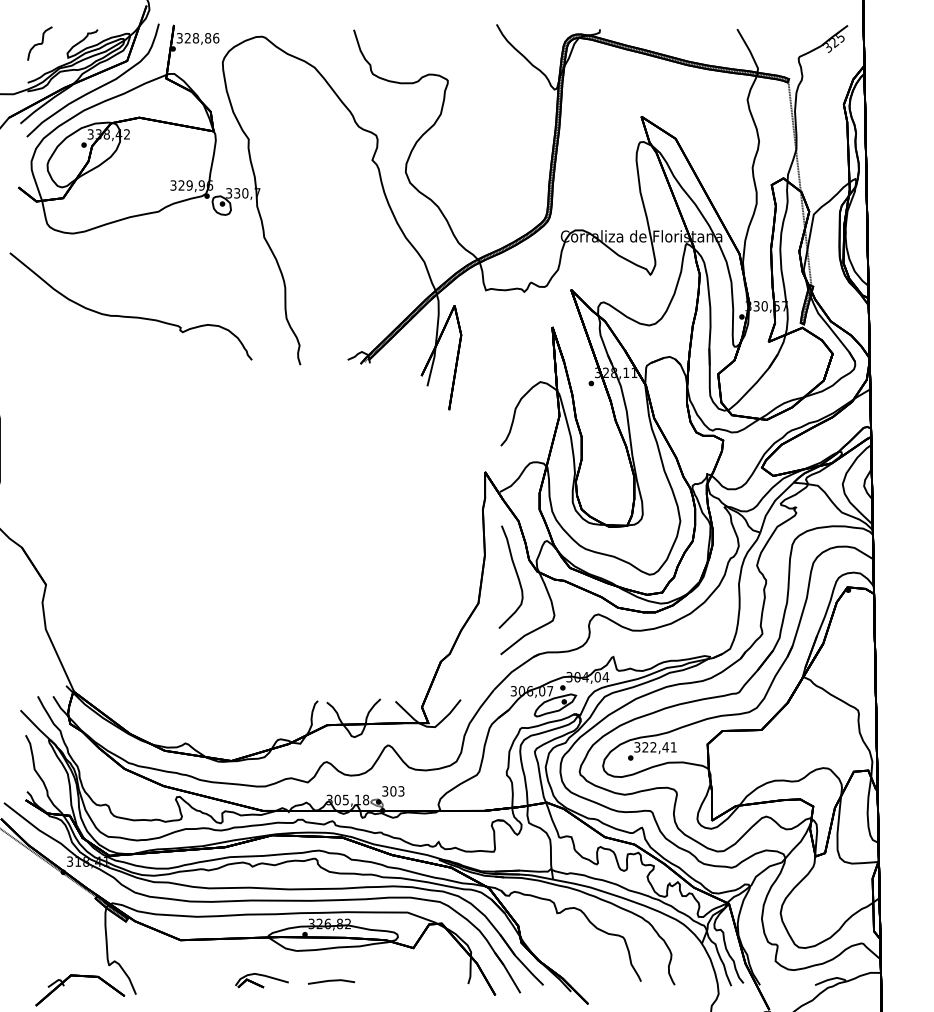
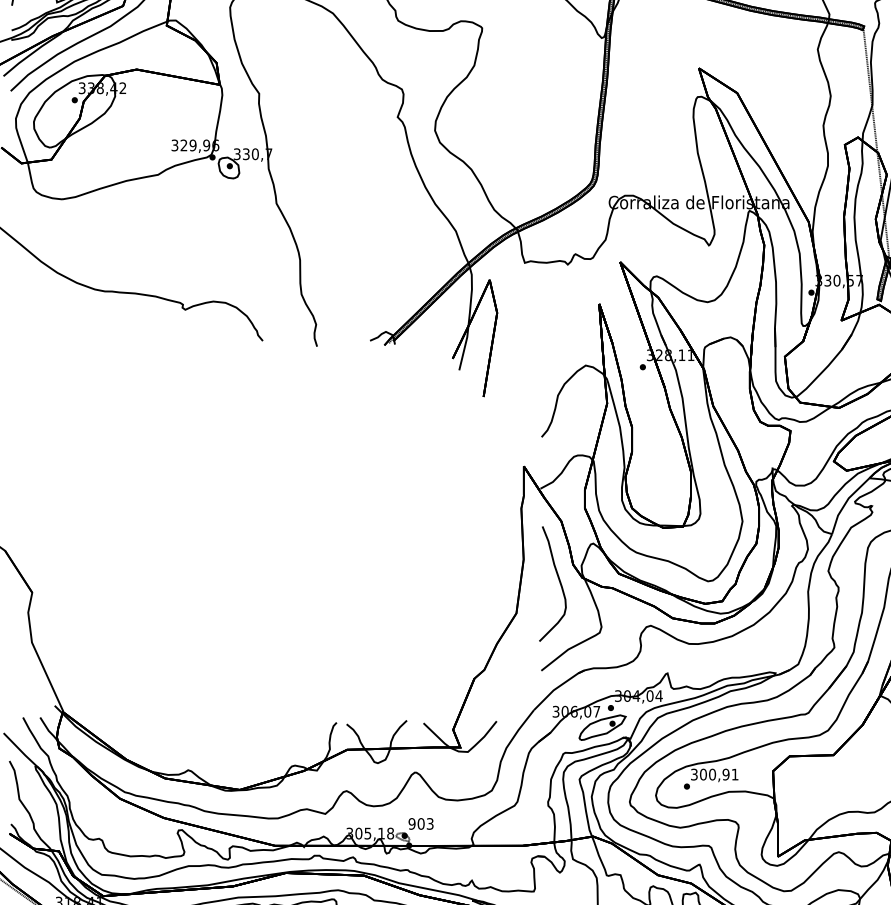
text: (655, 747) -> (714, 774), 322,41 -> 300,91
text: (385, 791) -> (412, 824), 303 -> 903

